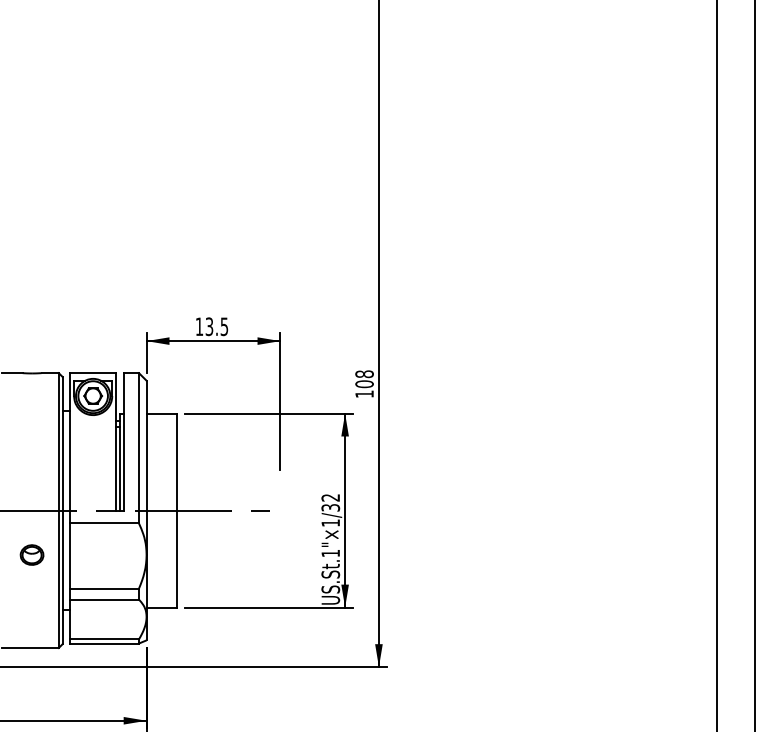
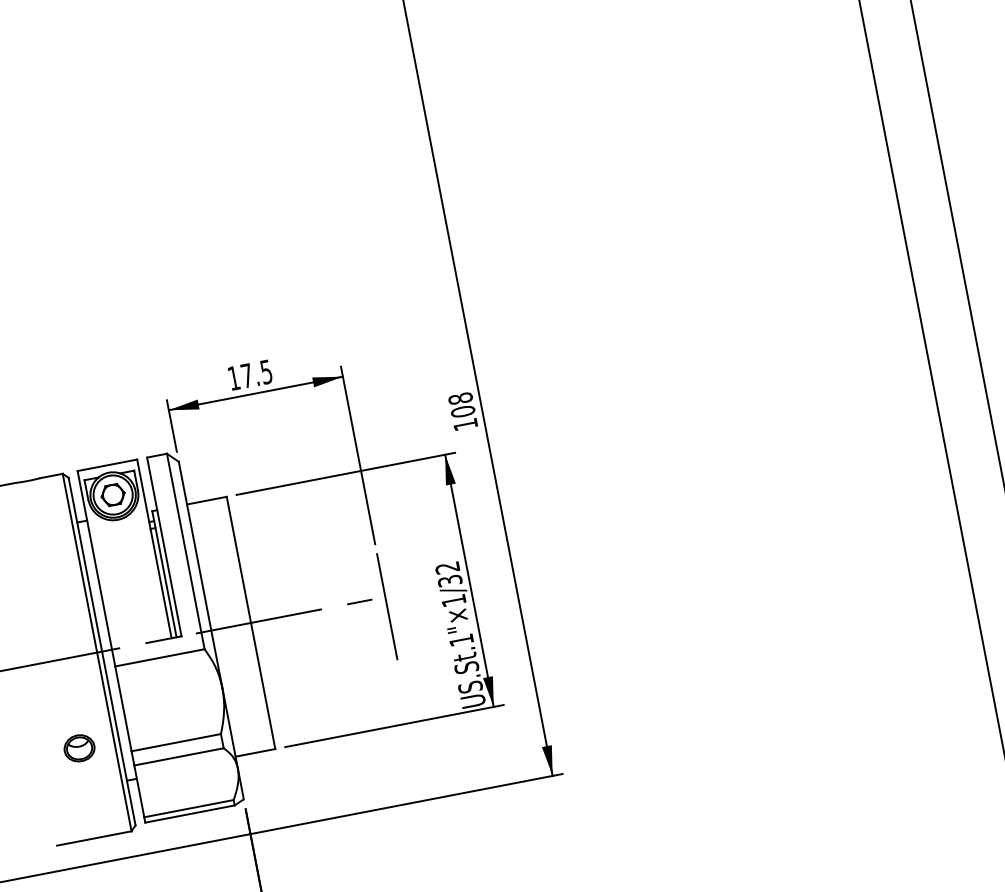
text: (209, 326) -> (247, 375), 13.5 -> 17.5
line: (280, 517) -> (387, 606), added
part: (31, 554) -> (78, 747), moved

